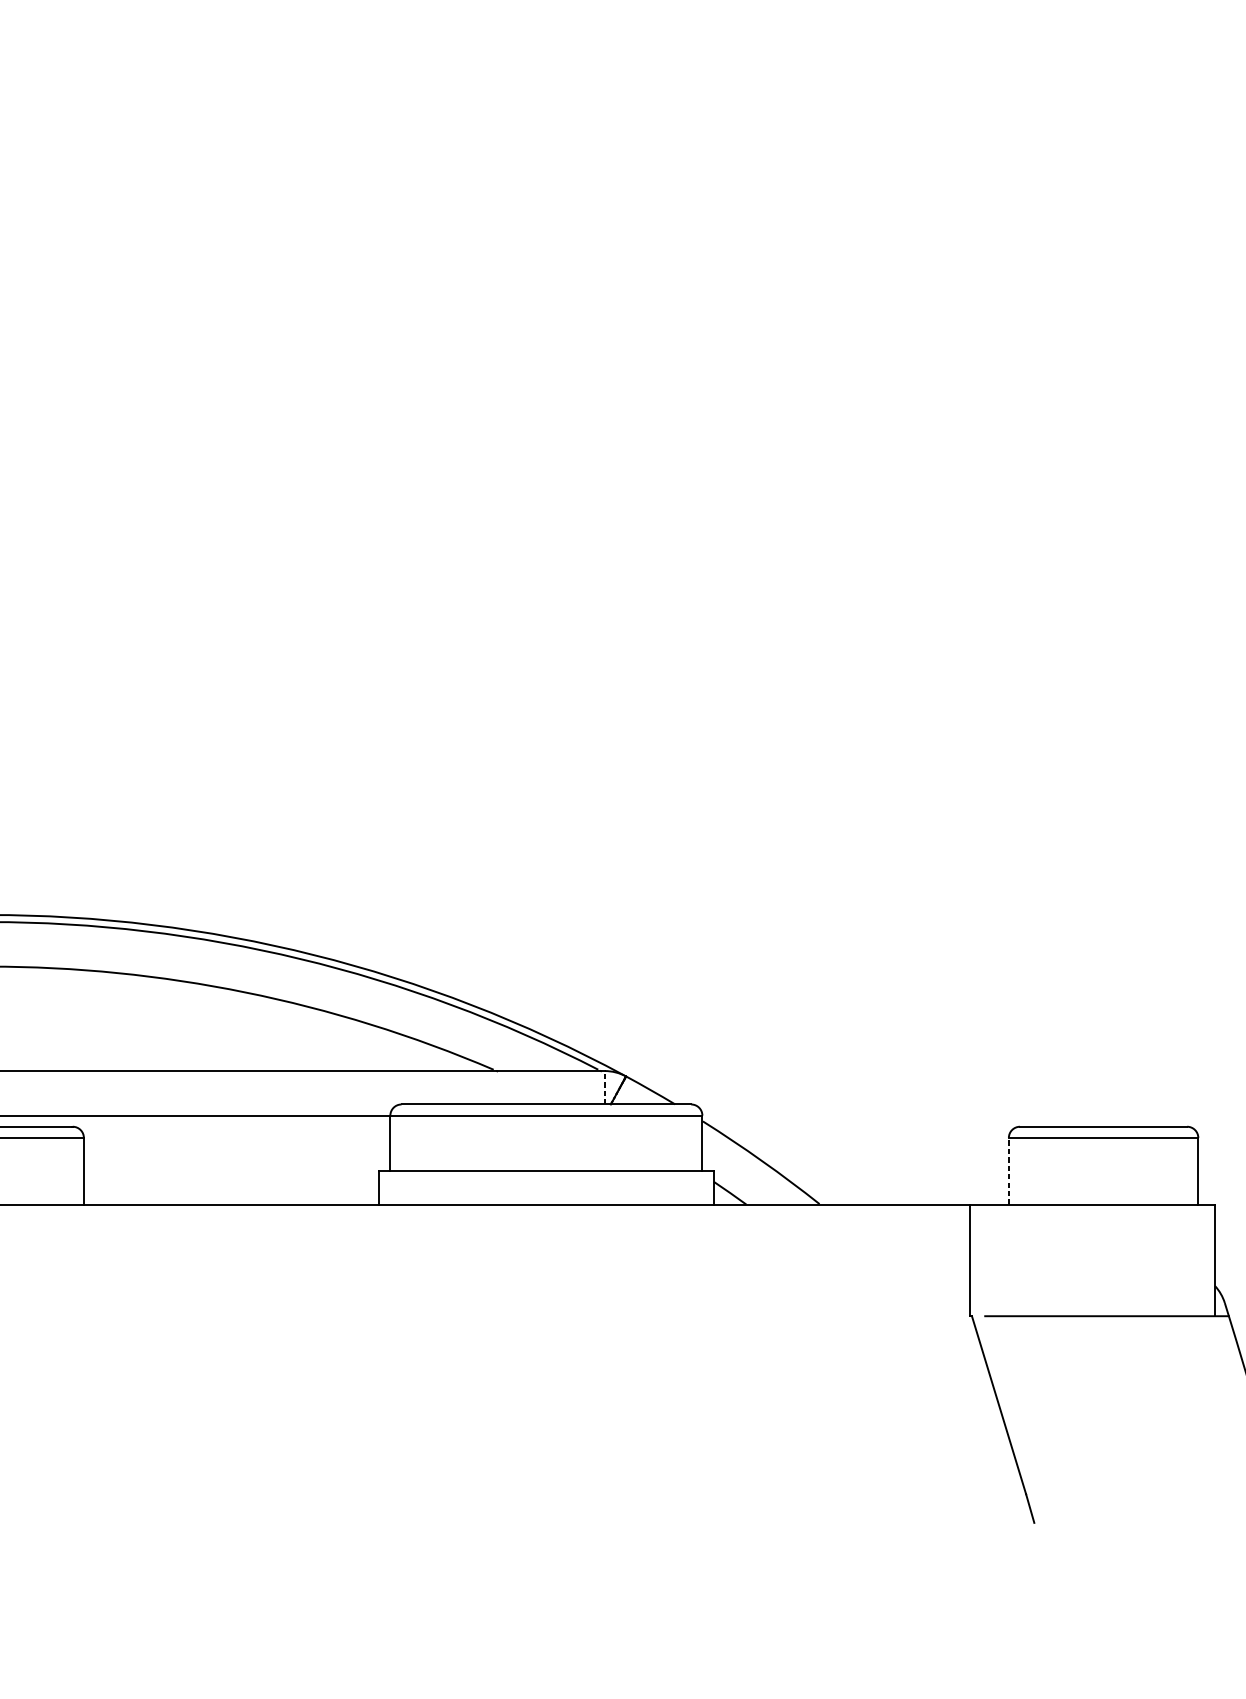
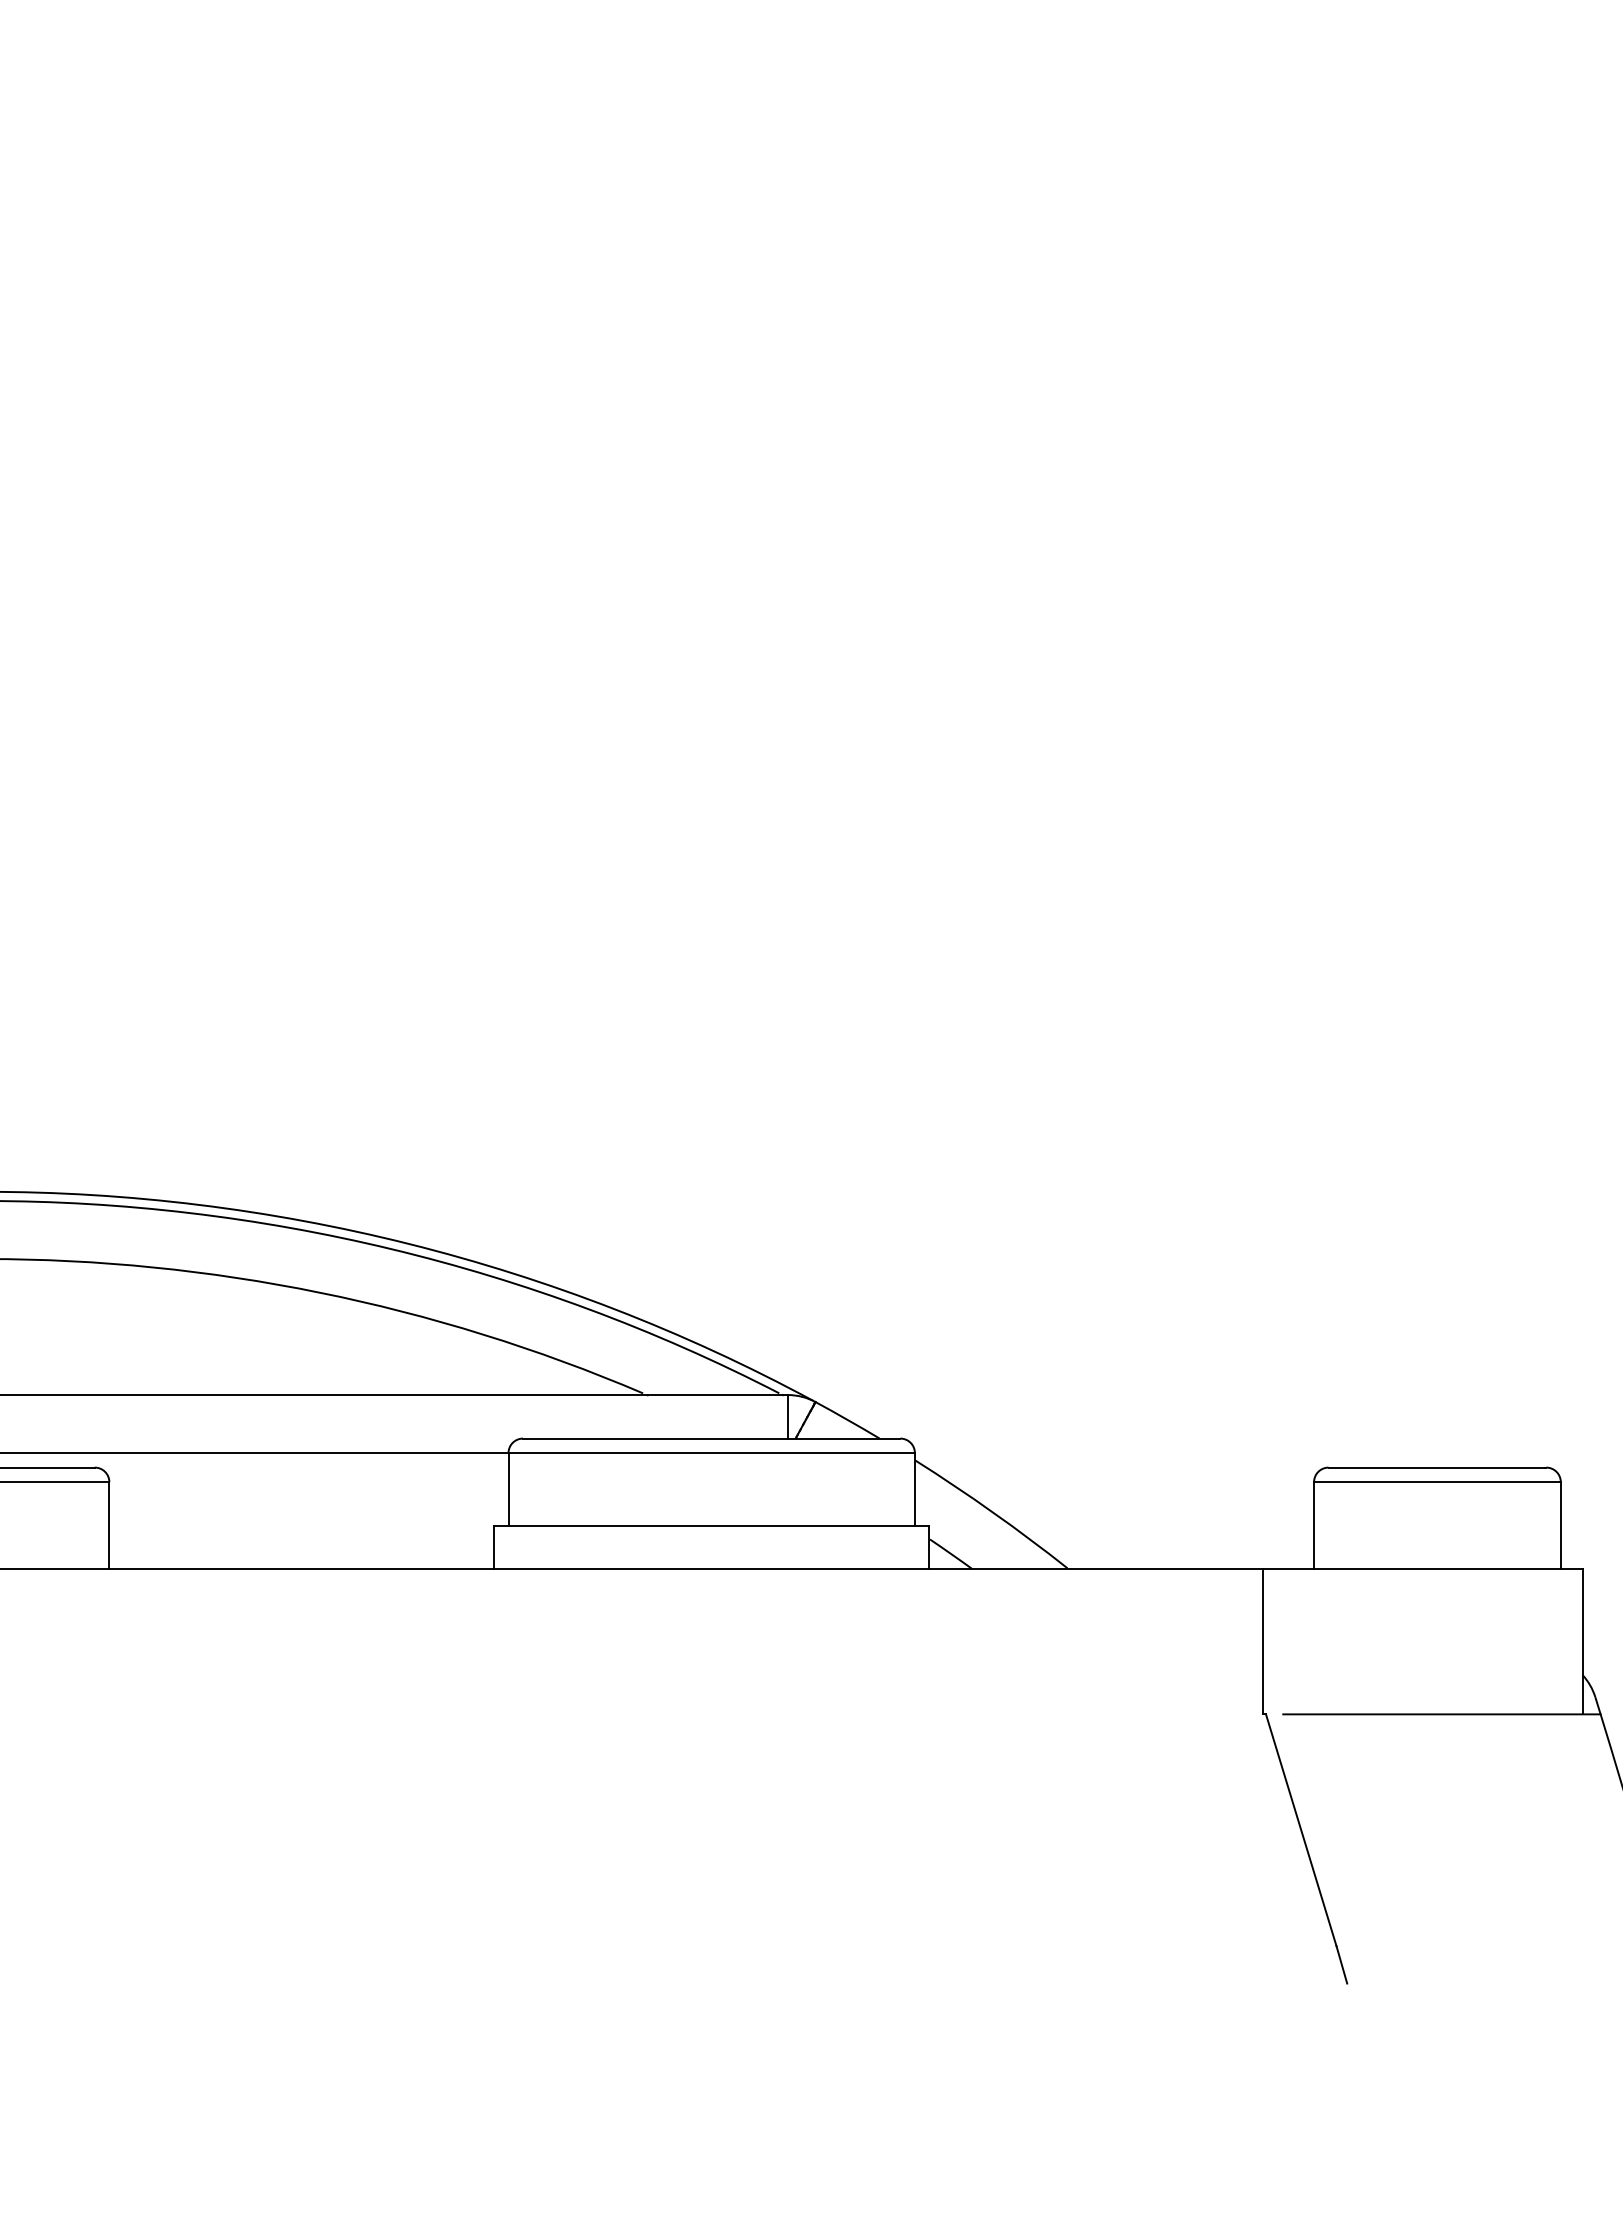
line: (604, 1087) -> (787, 1416), dashed -> solid
line: (1009, 1171) -> (1314, 1525), dashed -> solid

